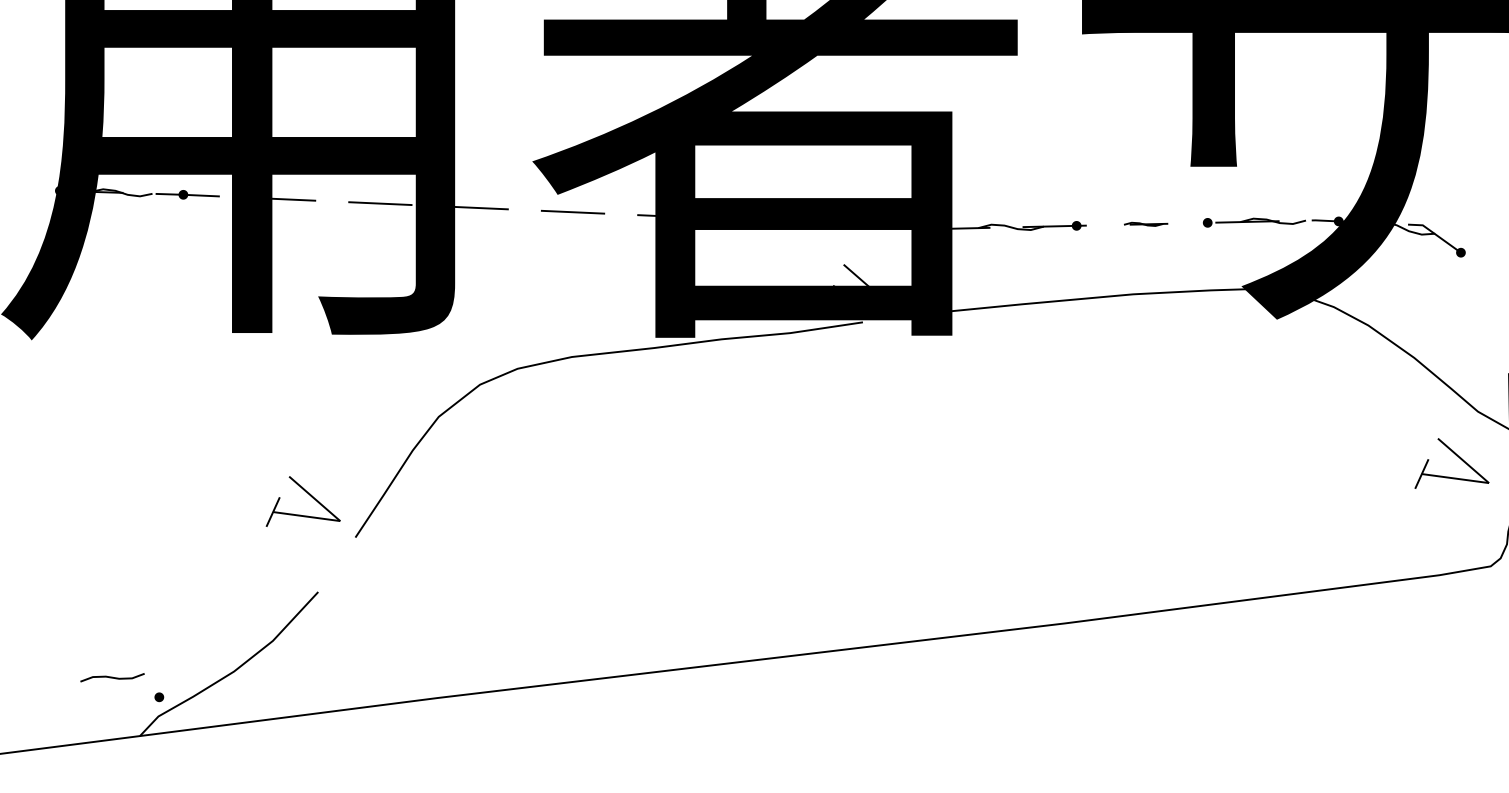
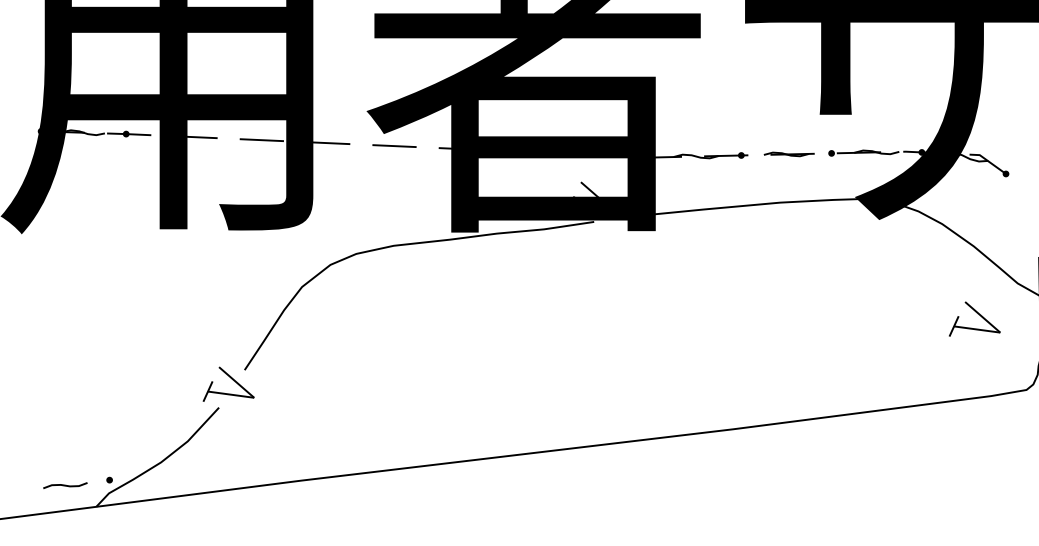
part: (1145, 224) -> (788, 154), size x1.67
part: (1451, 462) -> (974, 318), moved
part: (302, 500) -> (228, 383), moved
curve: (112, 677) -> (65, 485), moved

